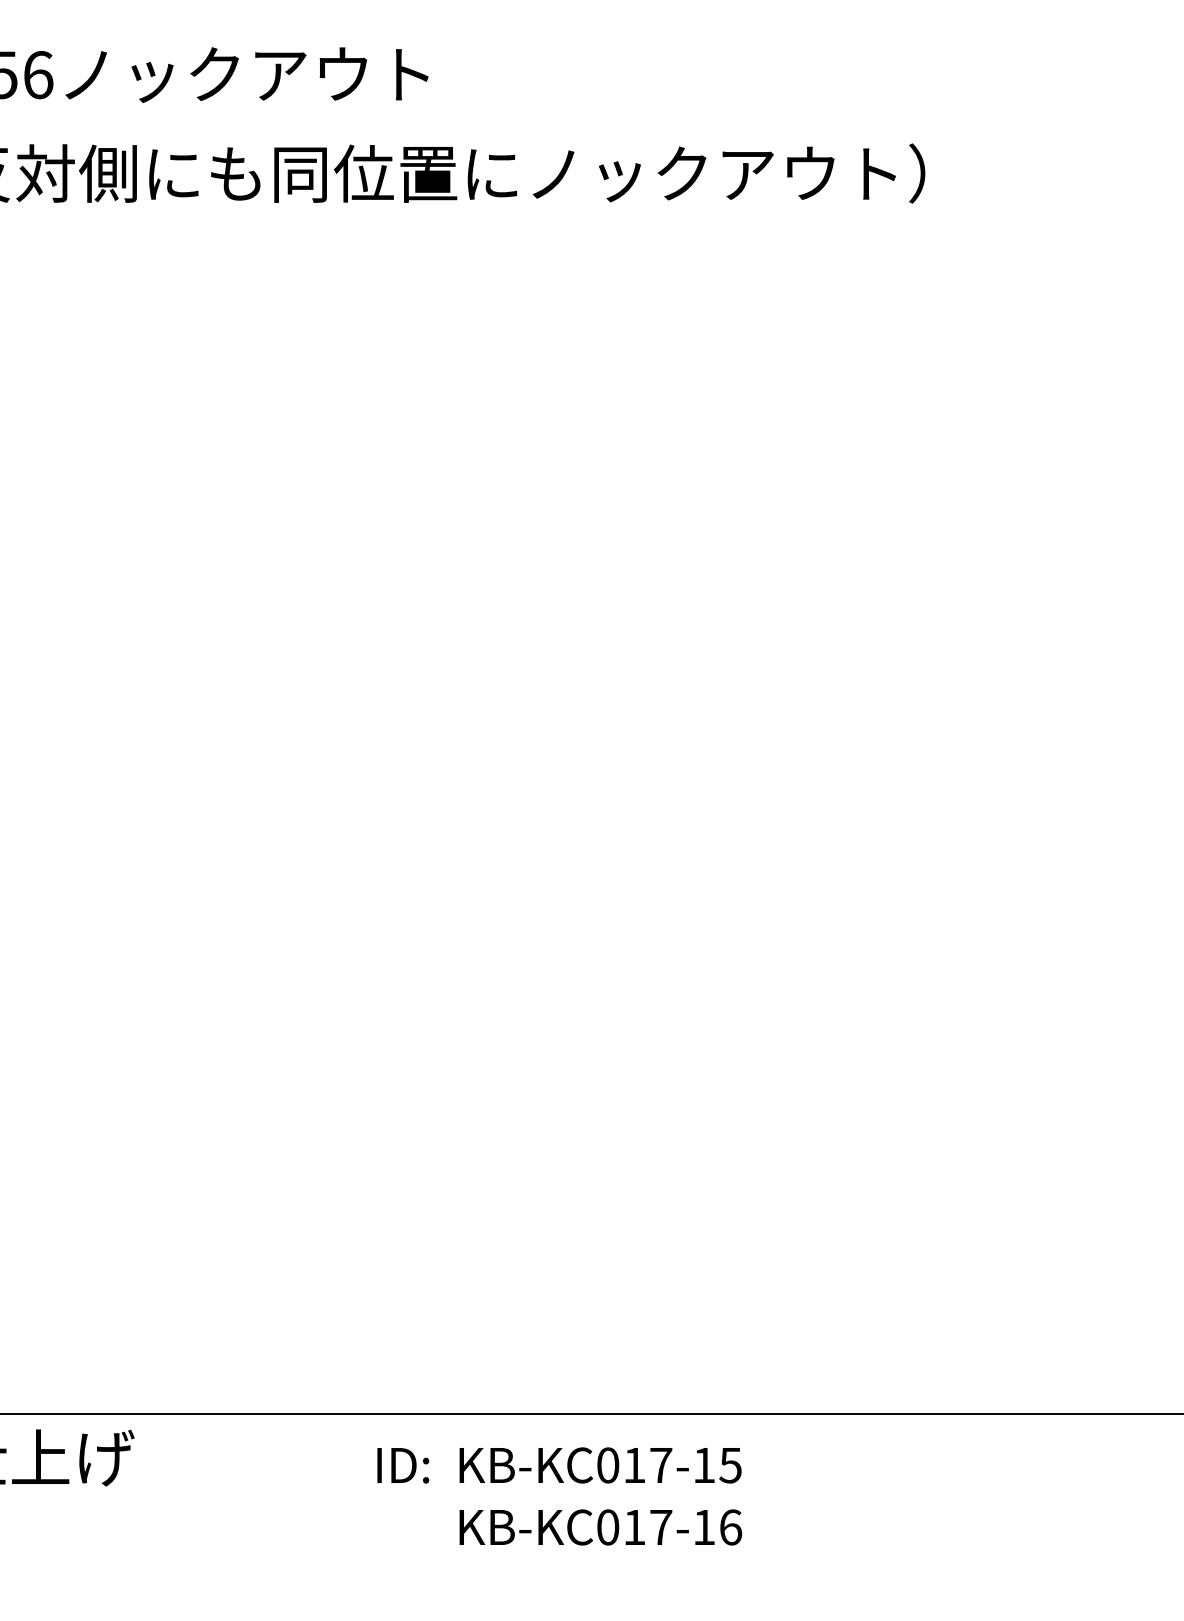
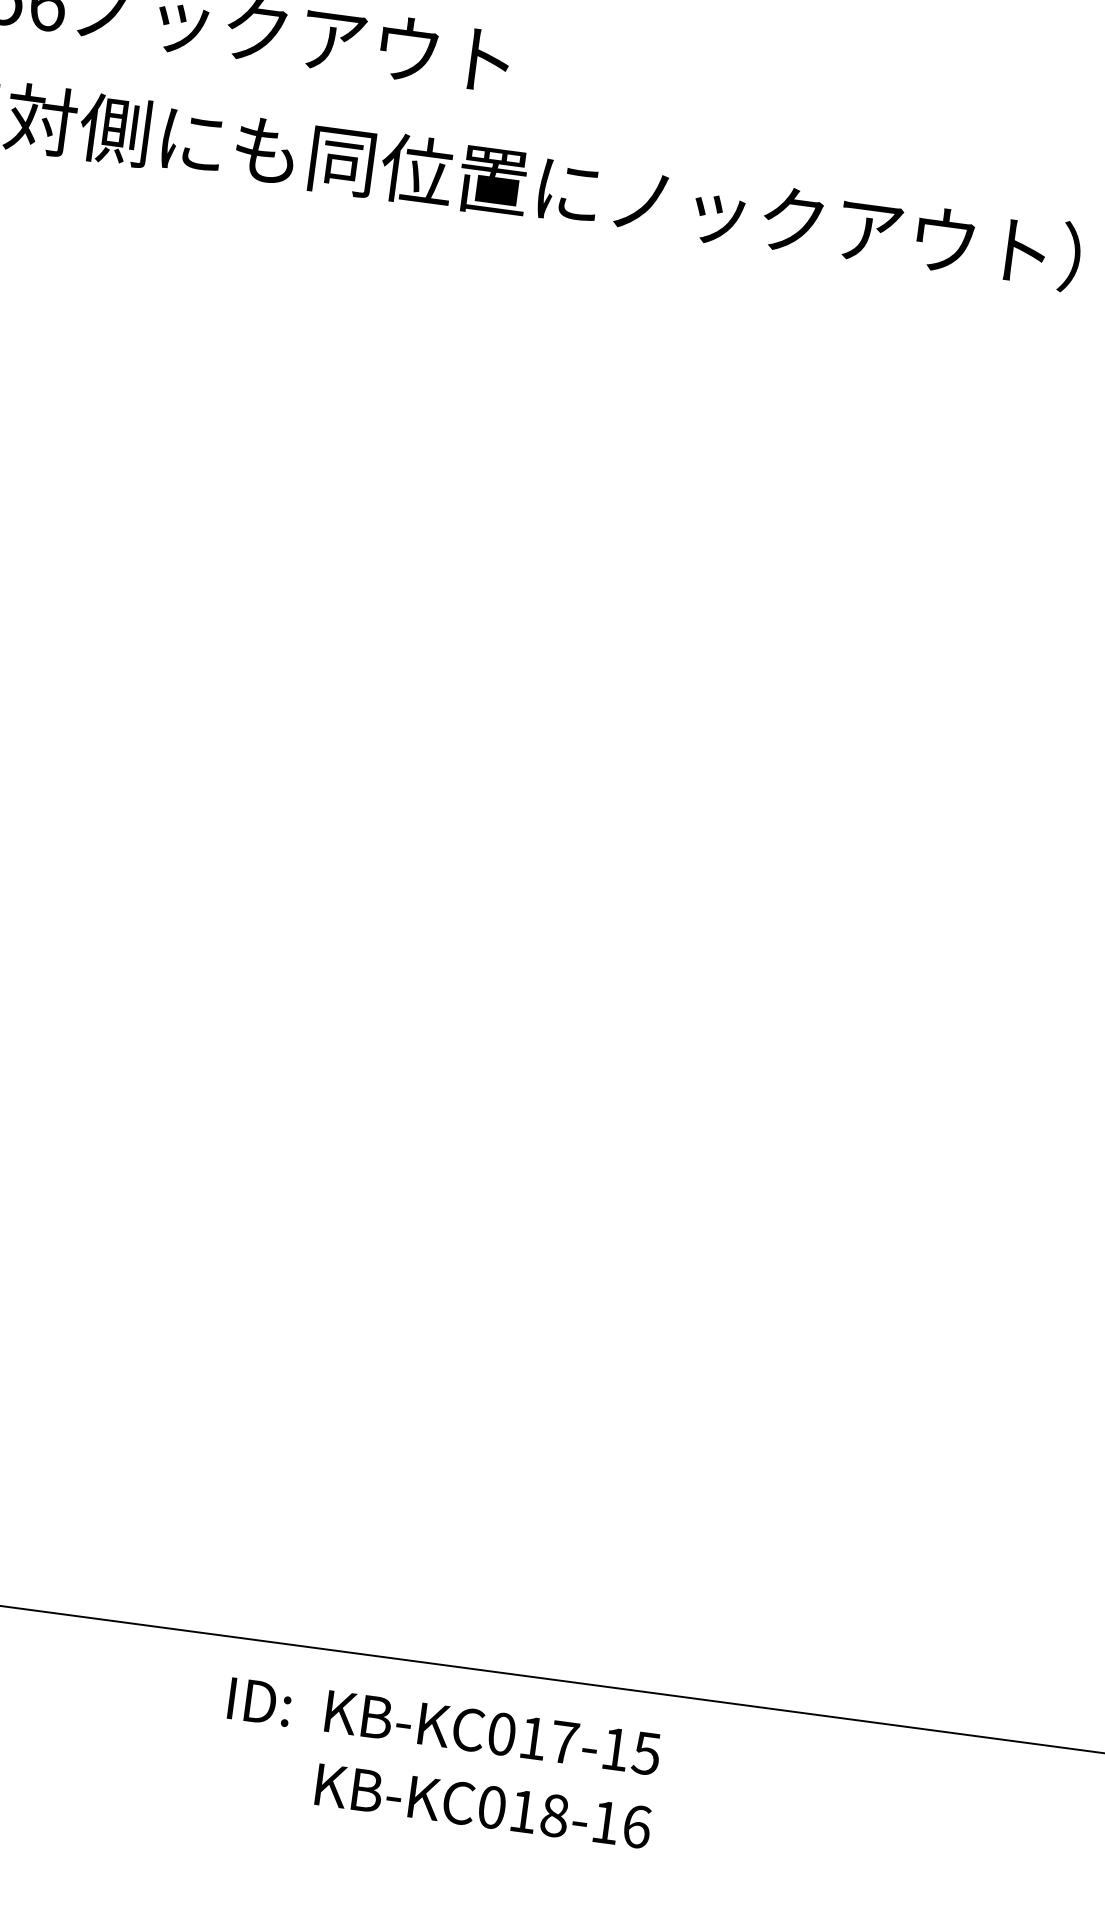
text: (661, 1527) -> (555, 1815), KB-KC017-16 -> KB-KC018-16

